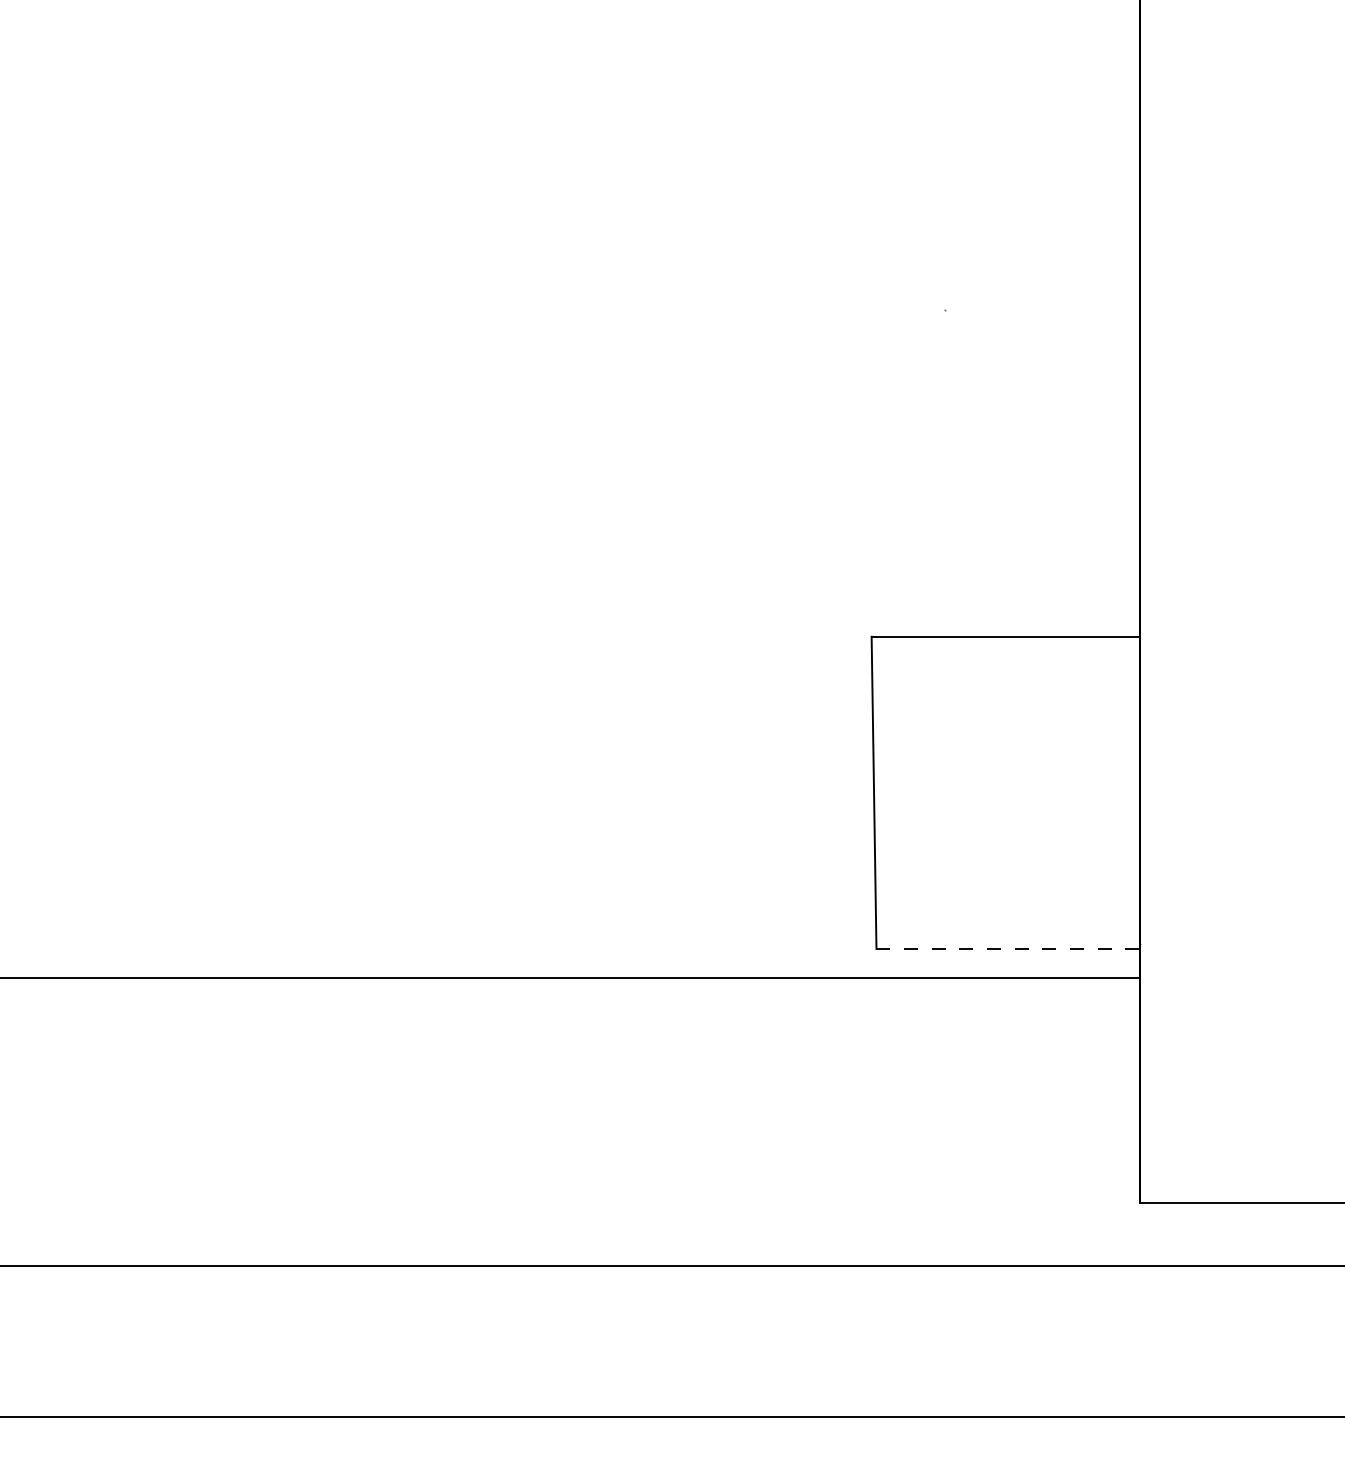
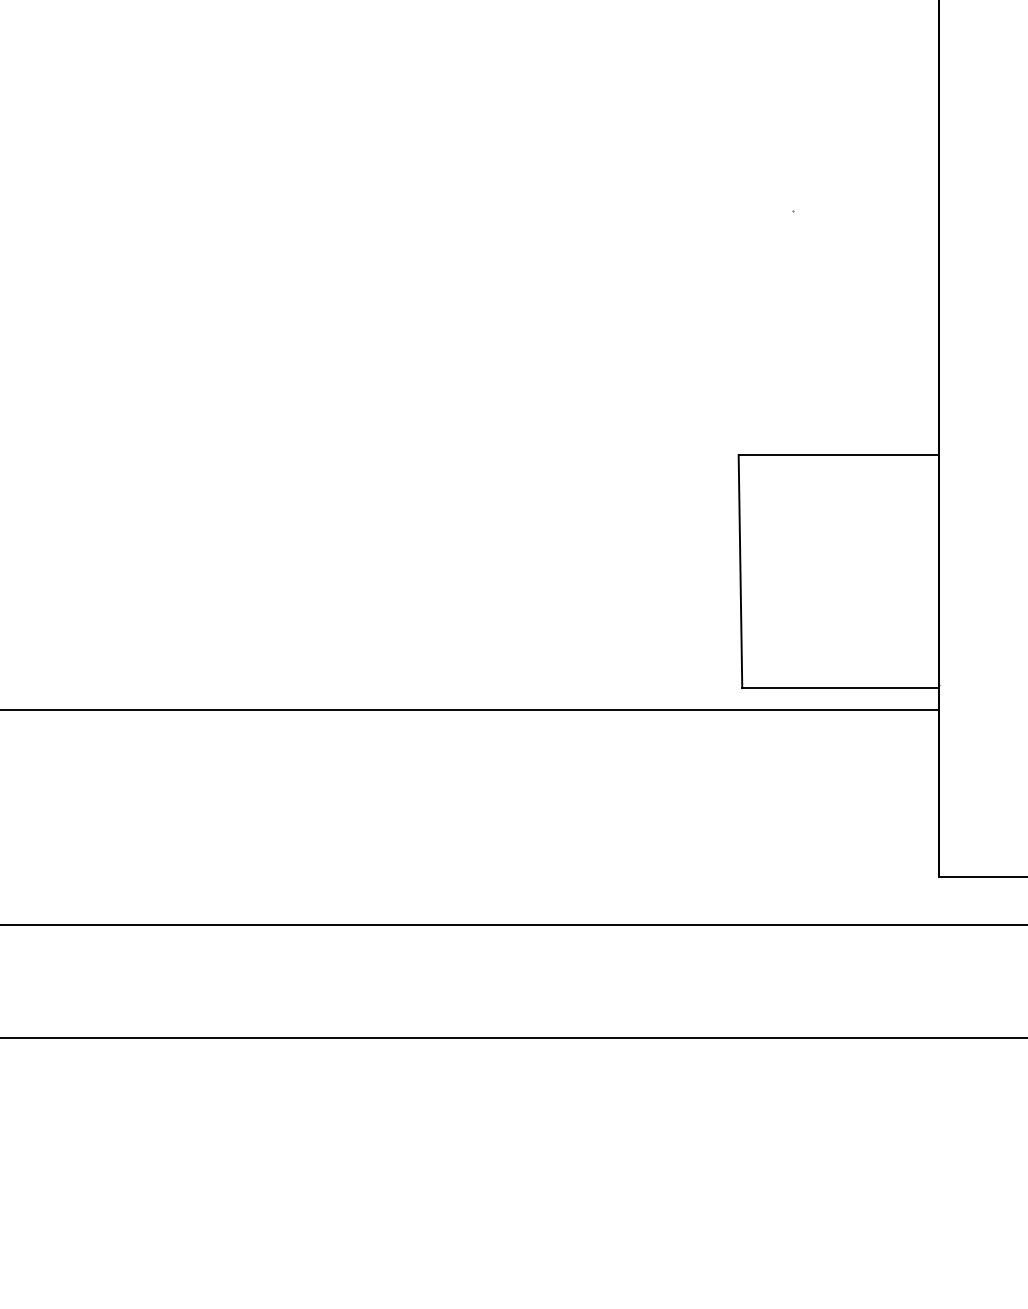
line: (1009, 949) -> (841, 688), dashed -> solid

